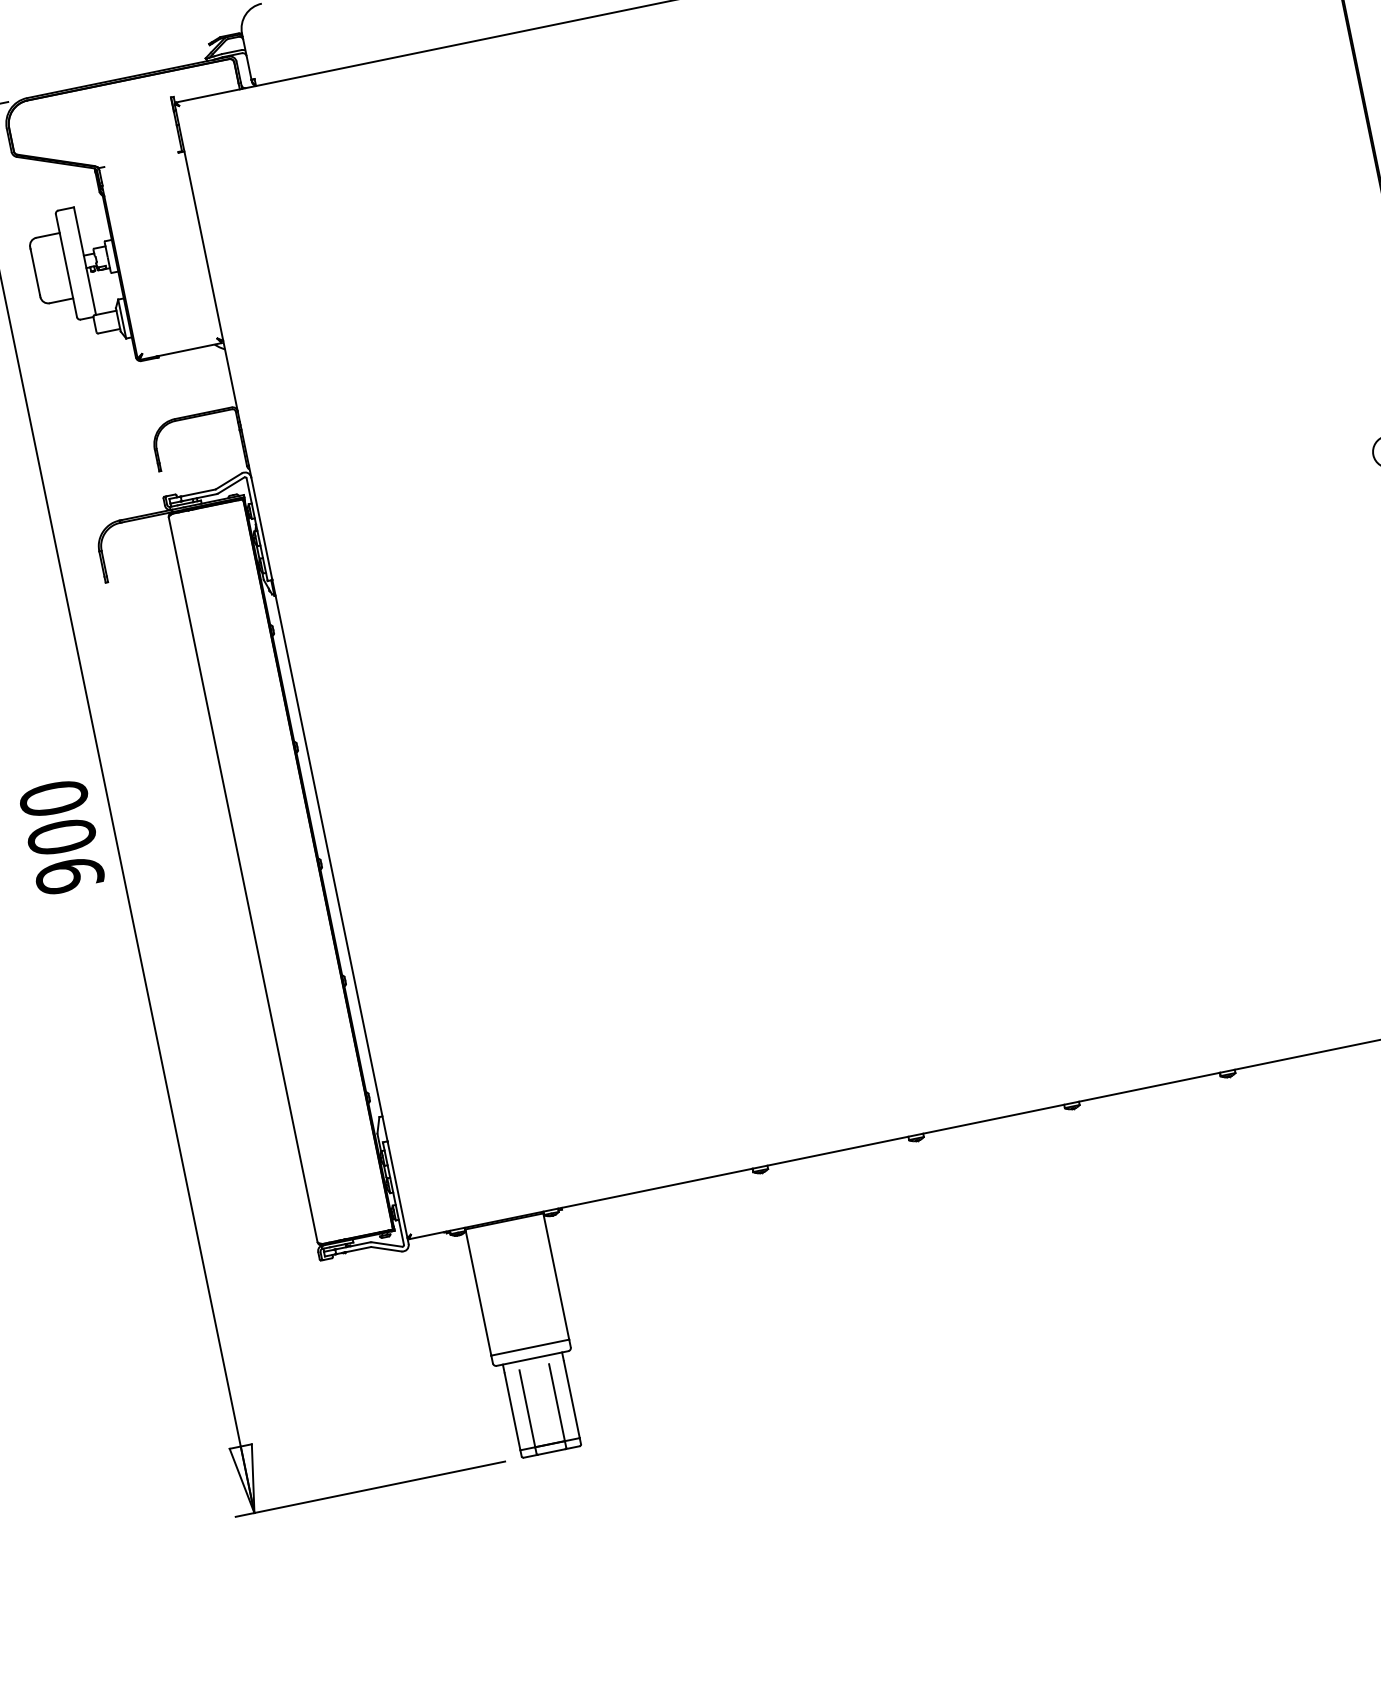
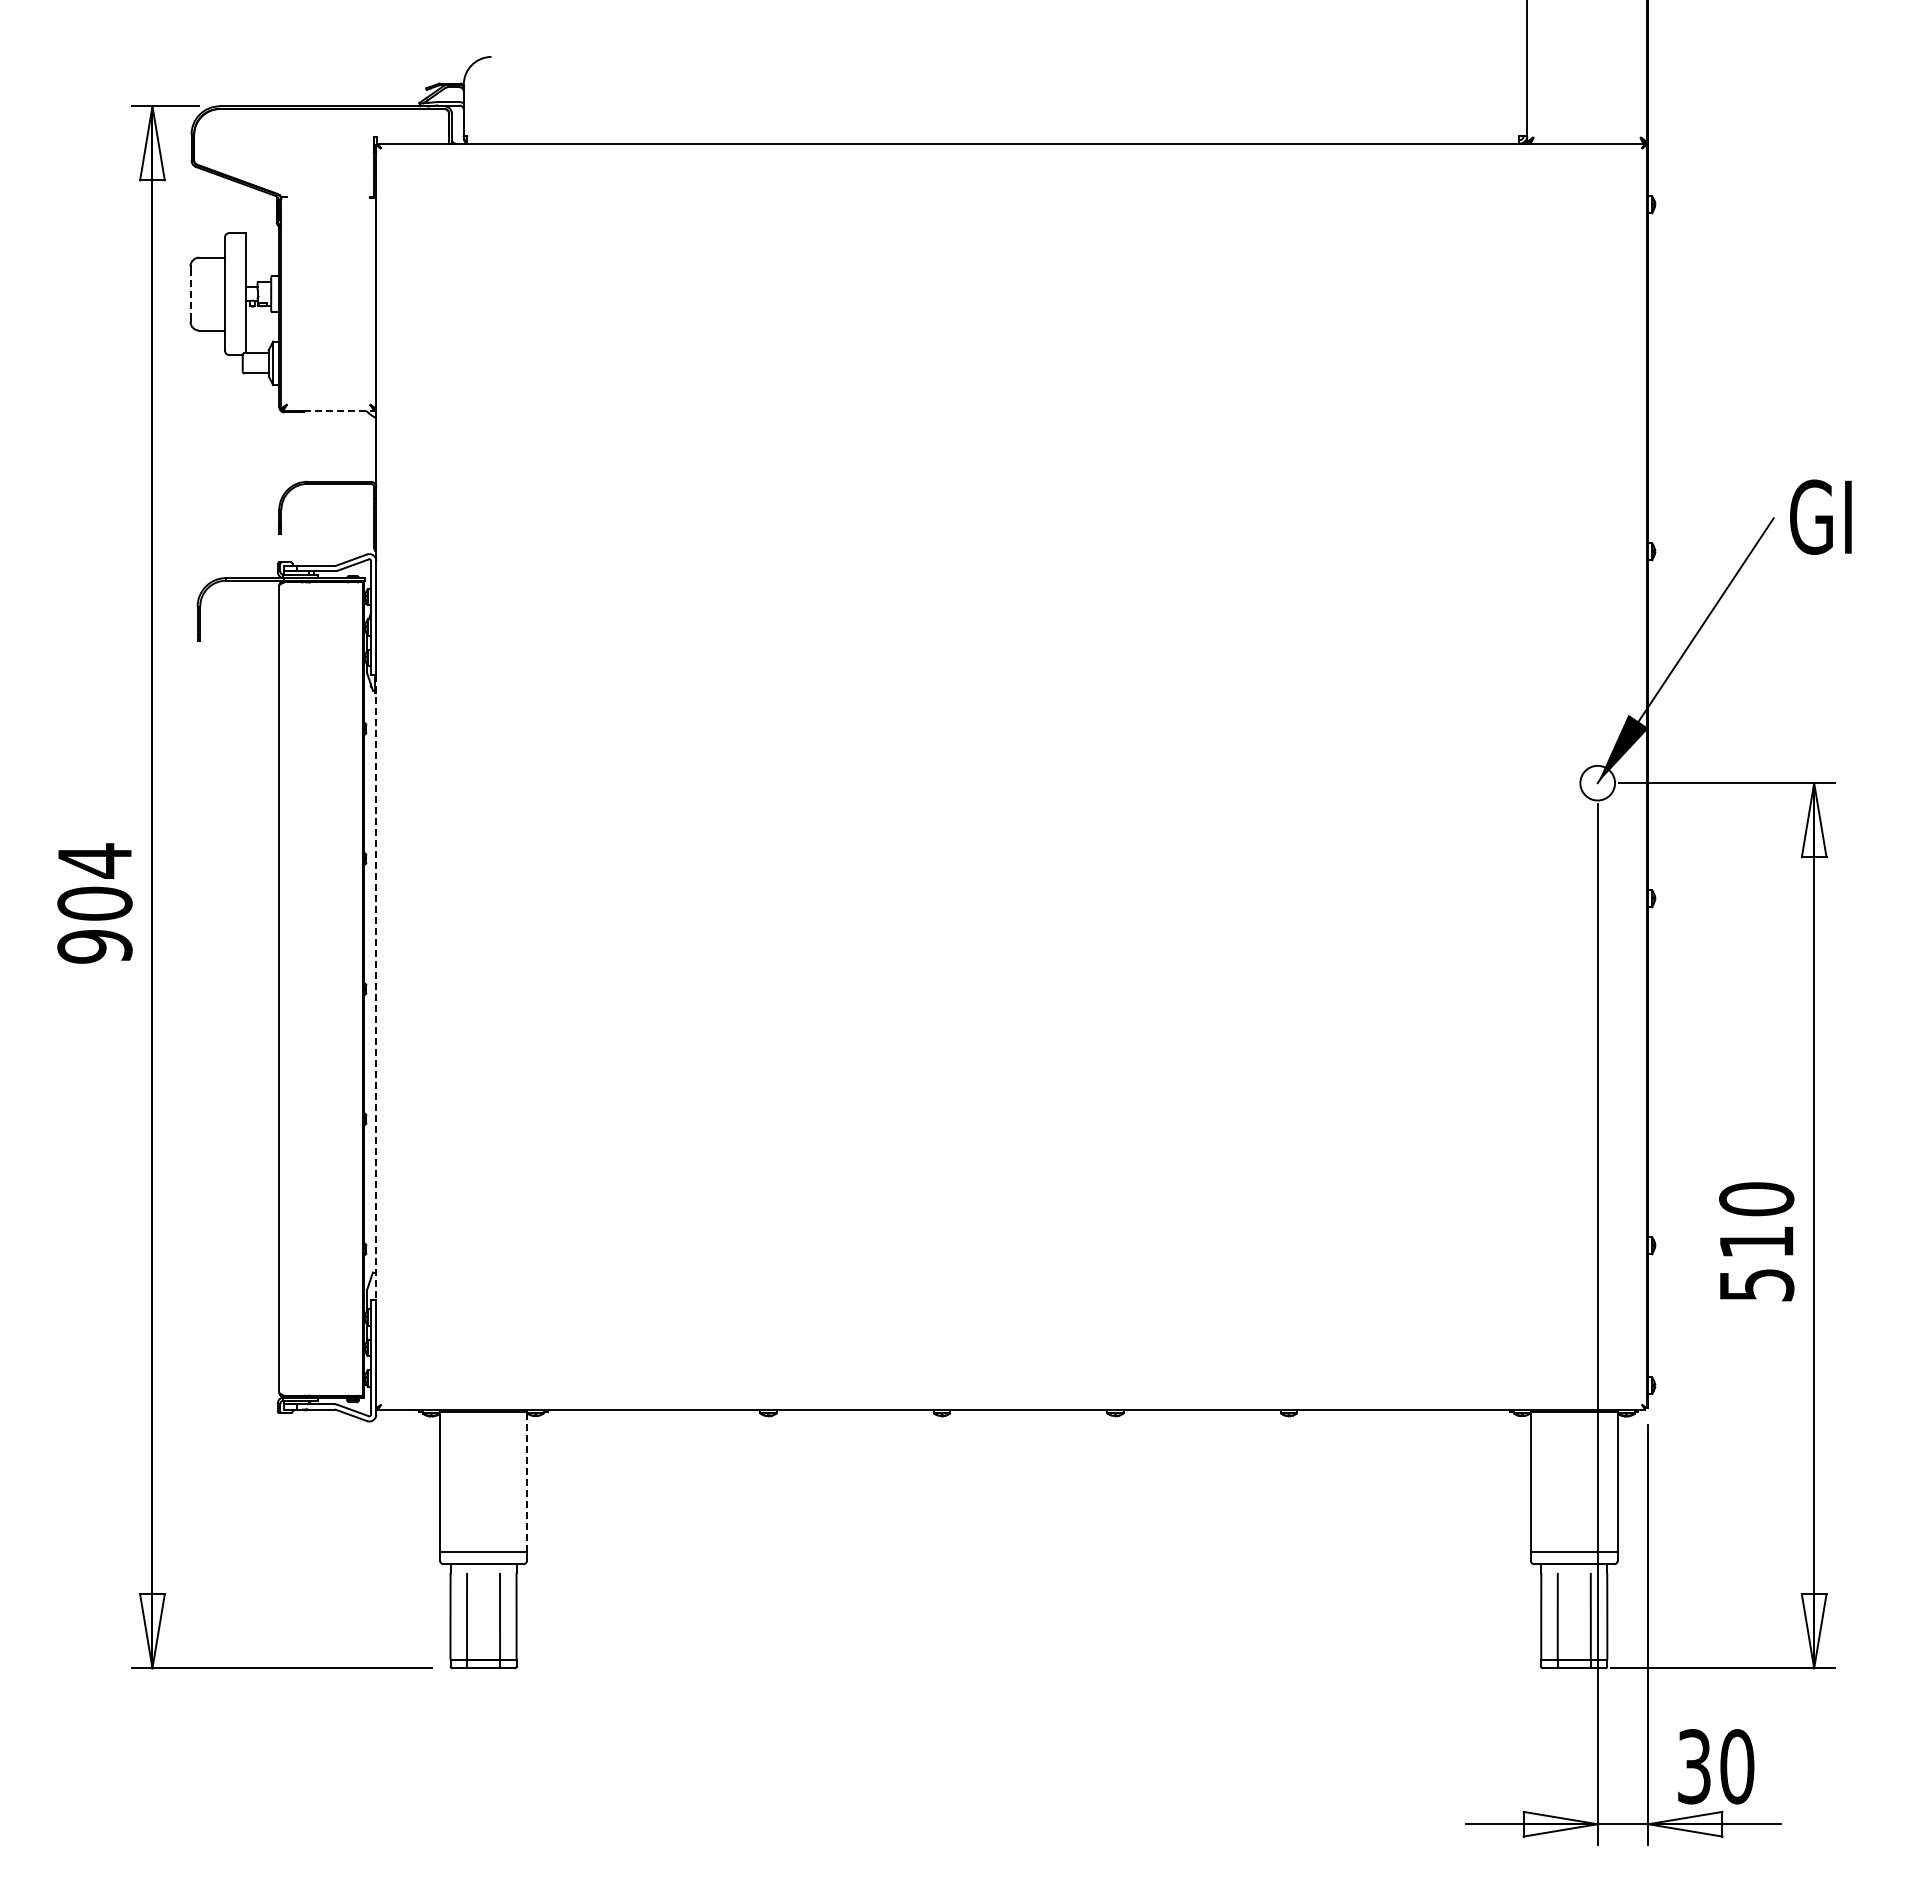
line: (35, 272) -> (190, 294), solid -> dashed
line: (190, 349) -> (339, 410), solid -> dashed
text: (53, 798) -> (94, 860), 900 -> 904
line: (330, 860) -> (376, 987), solid -> dashed
line: (555, 1276) -> (526, 1481), solid -> dashed

